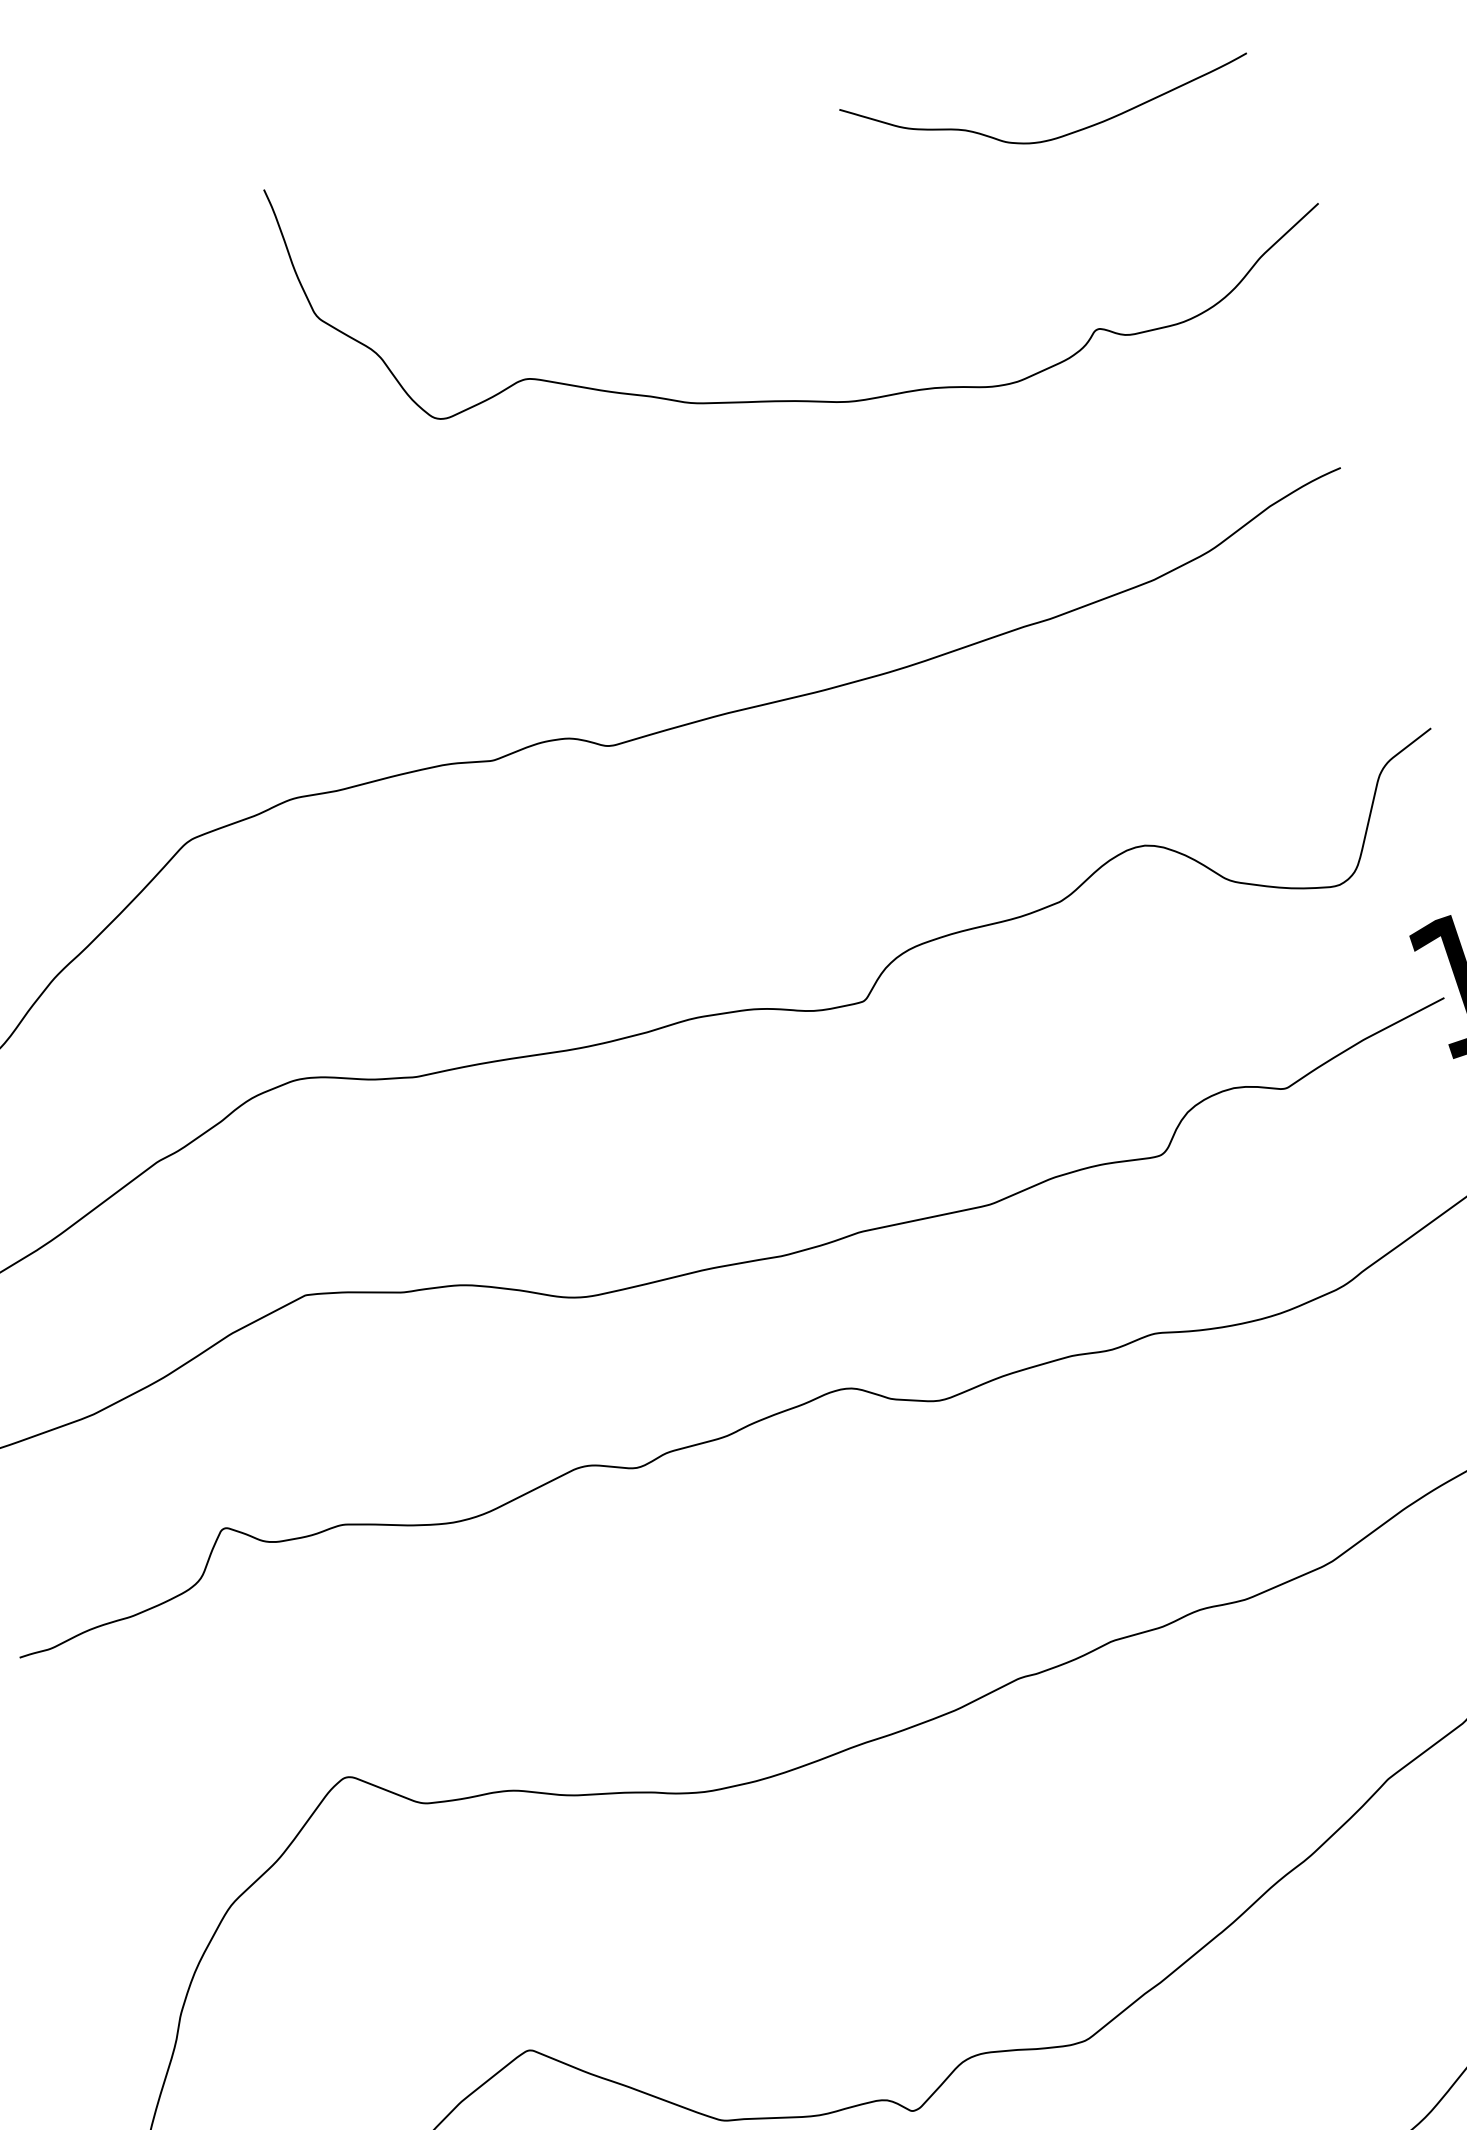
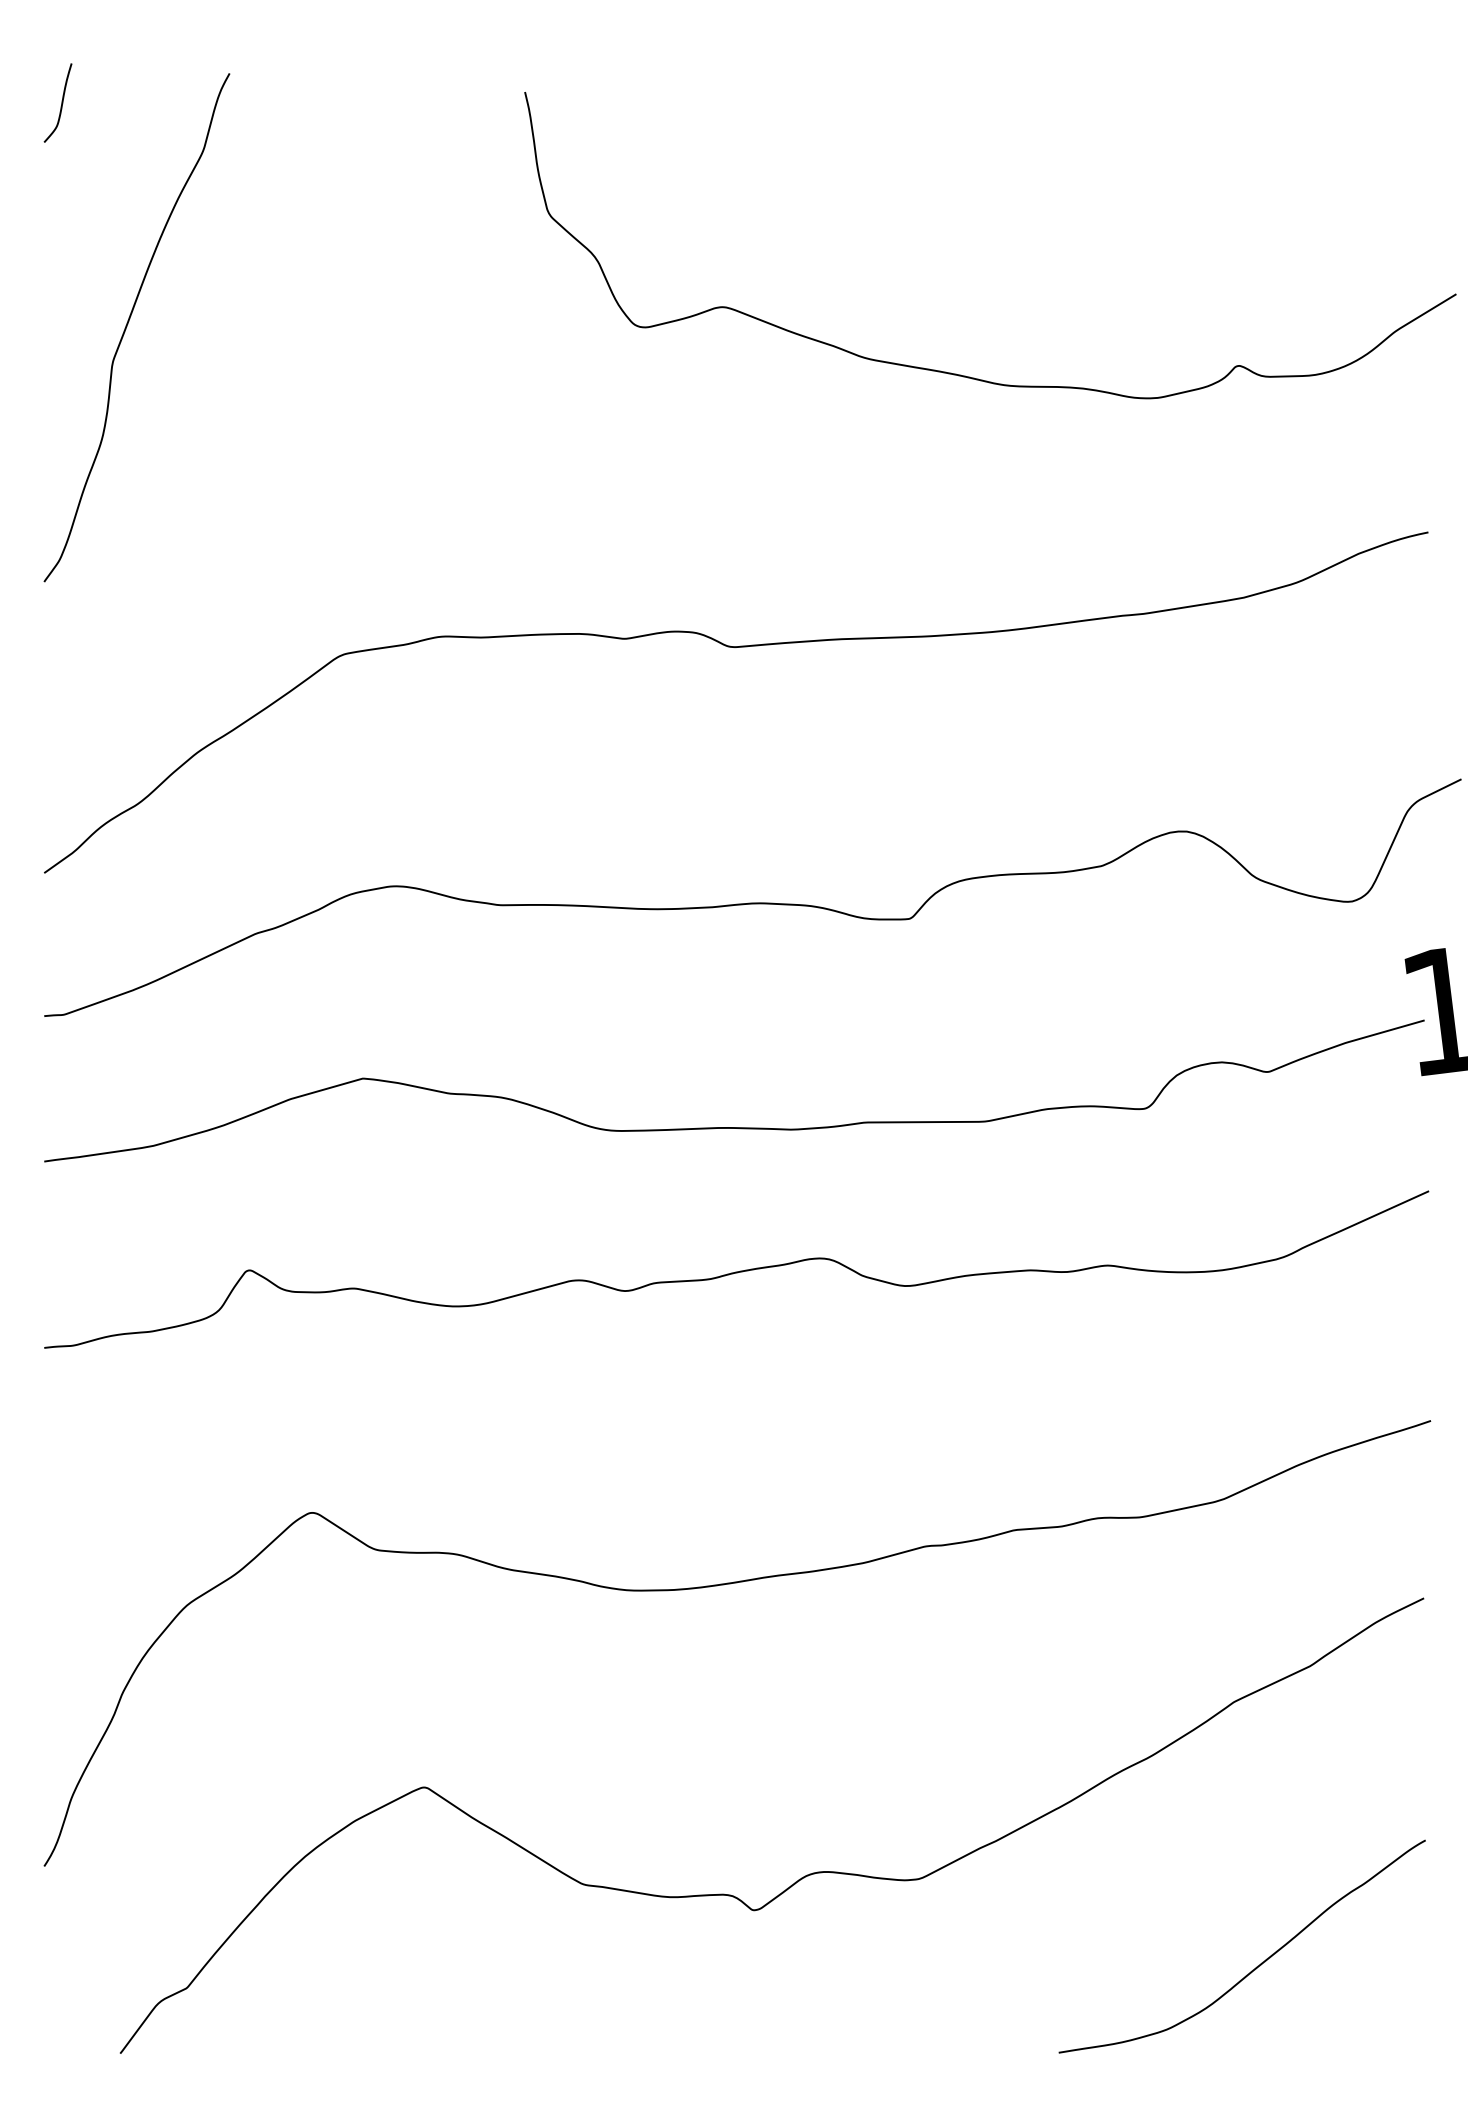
curve: (1053, 137) -> (1233, 188), removed

